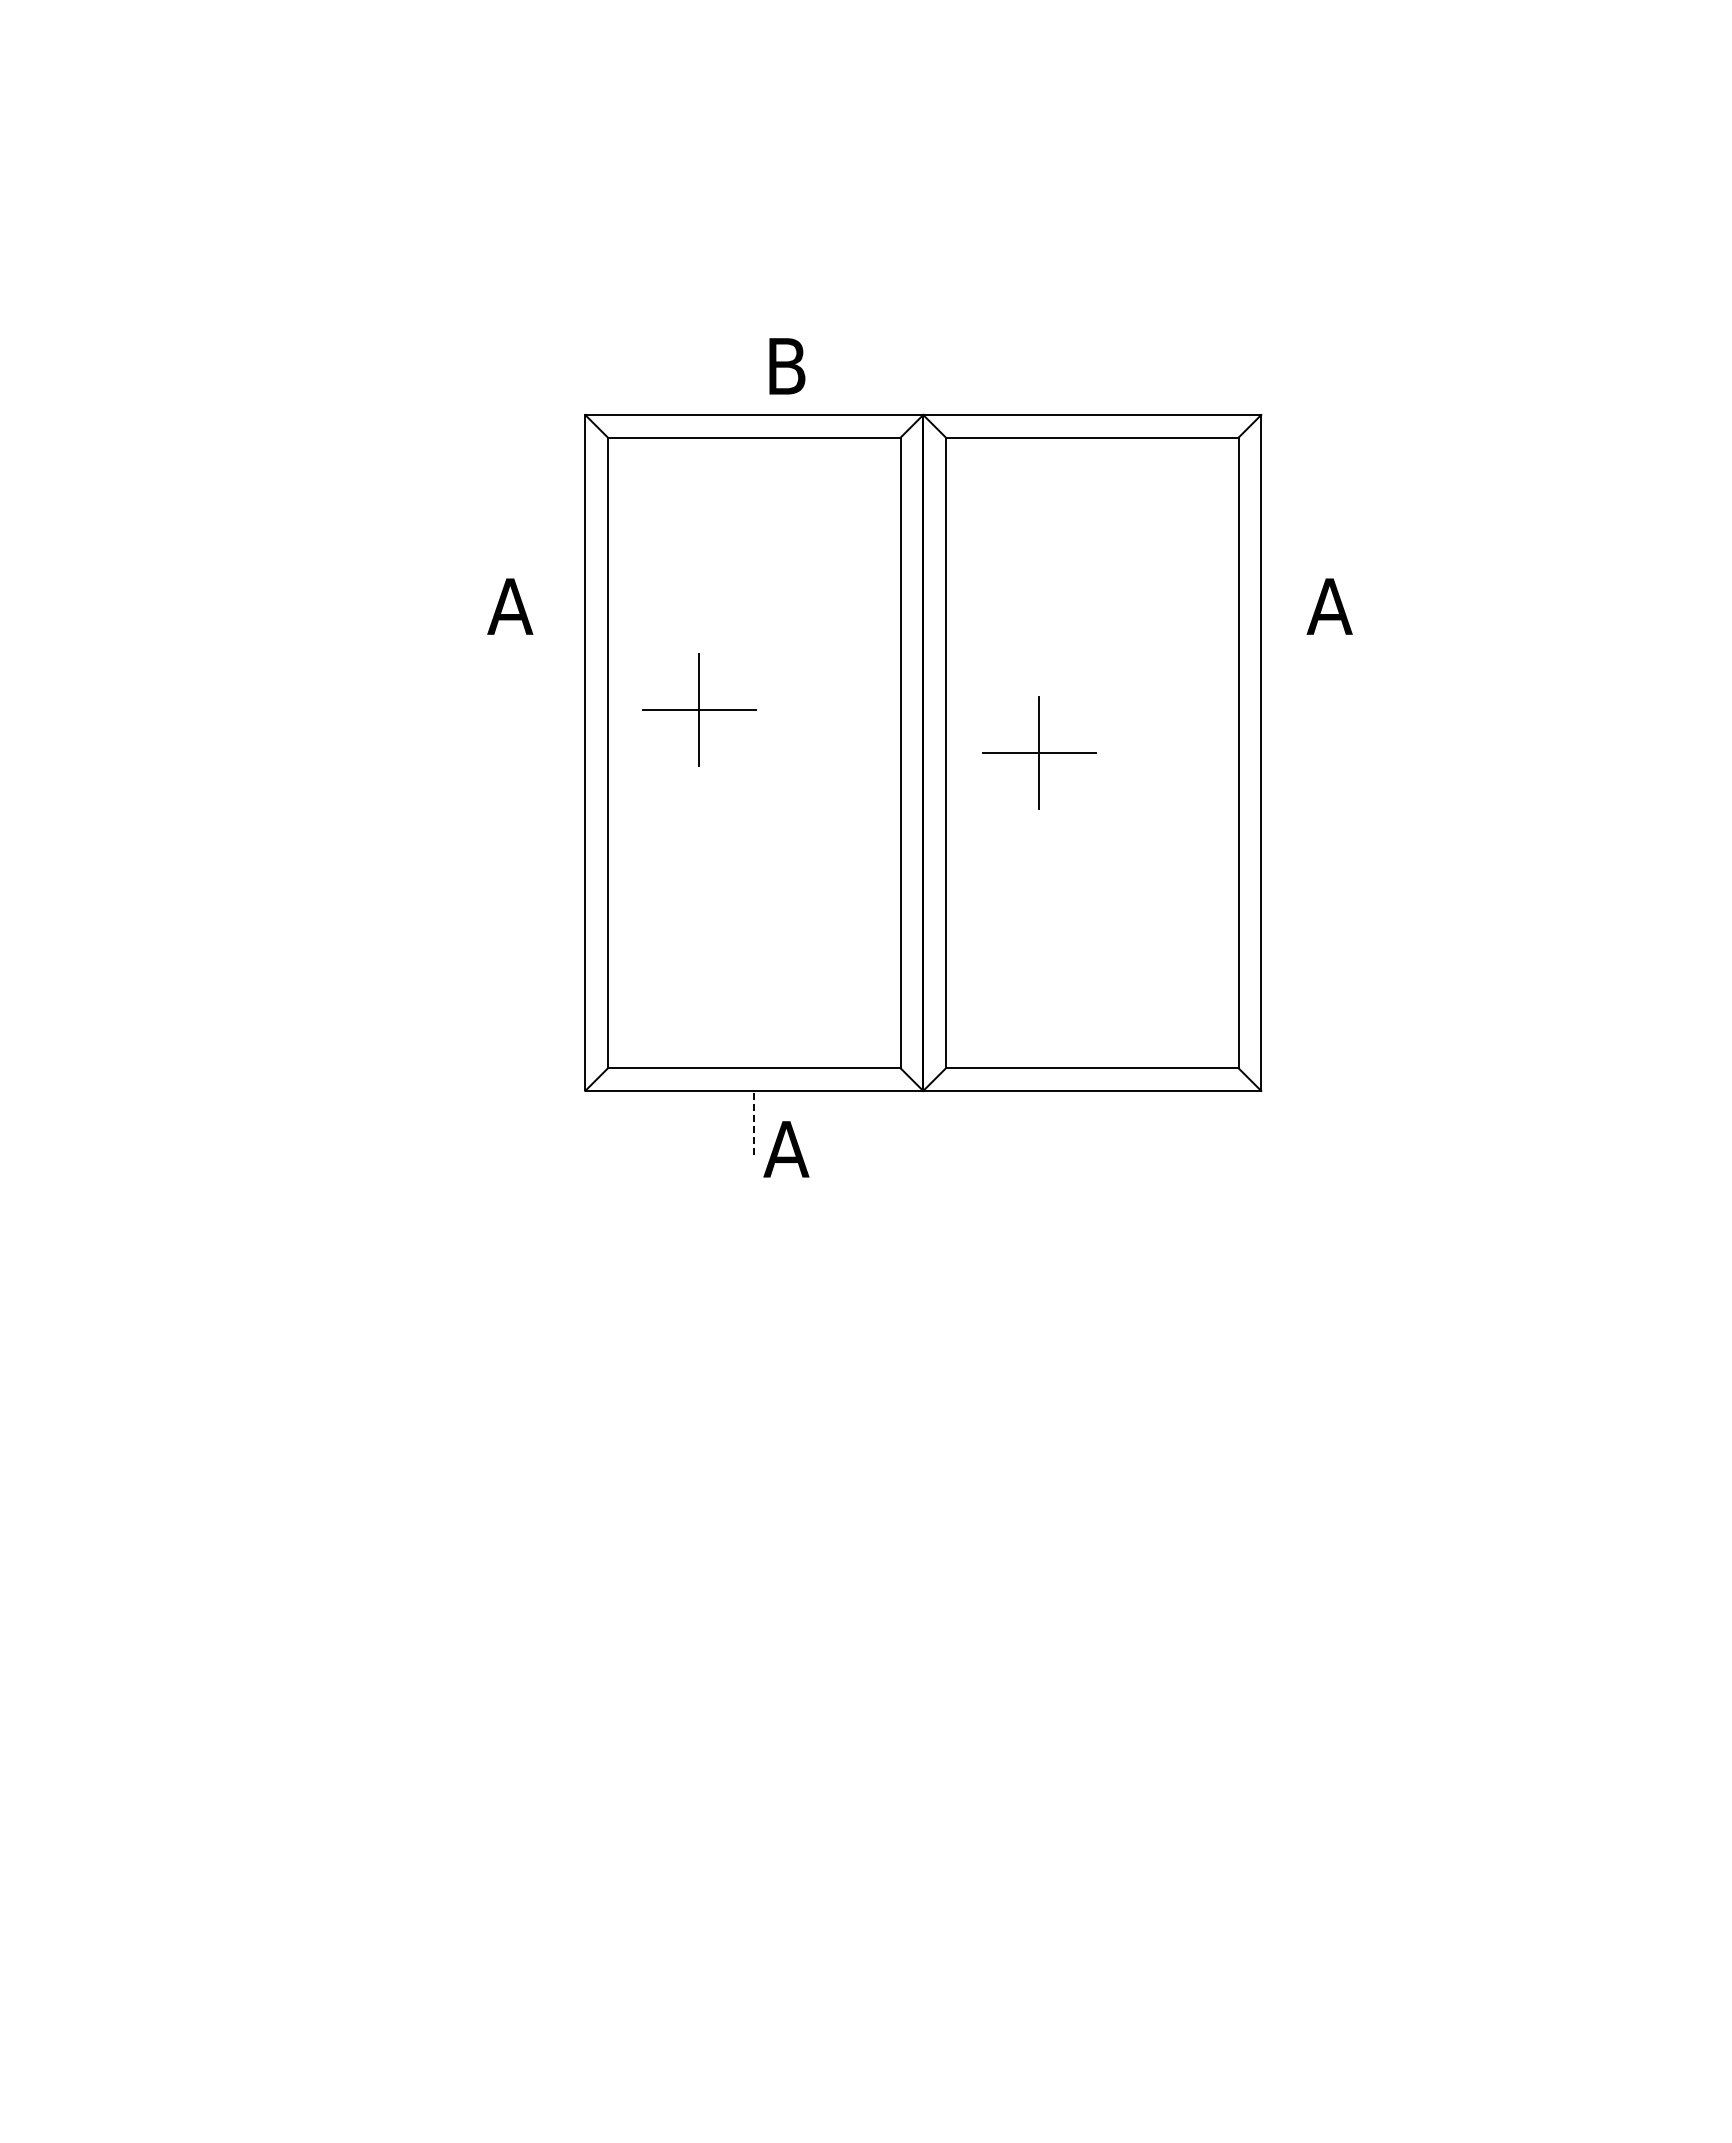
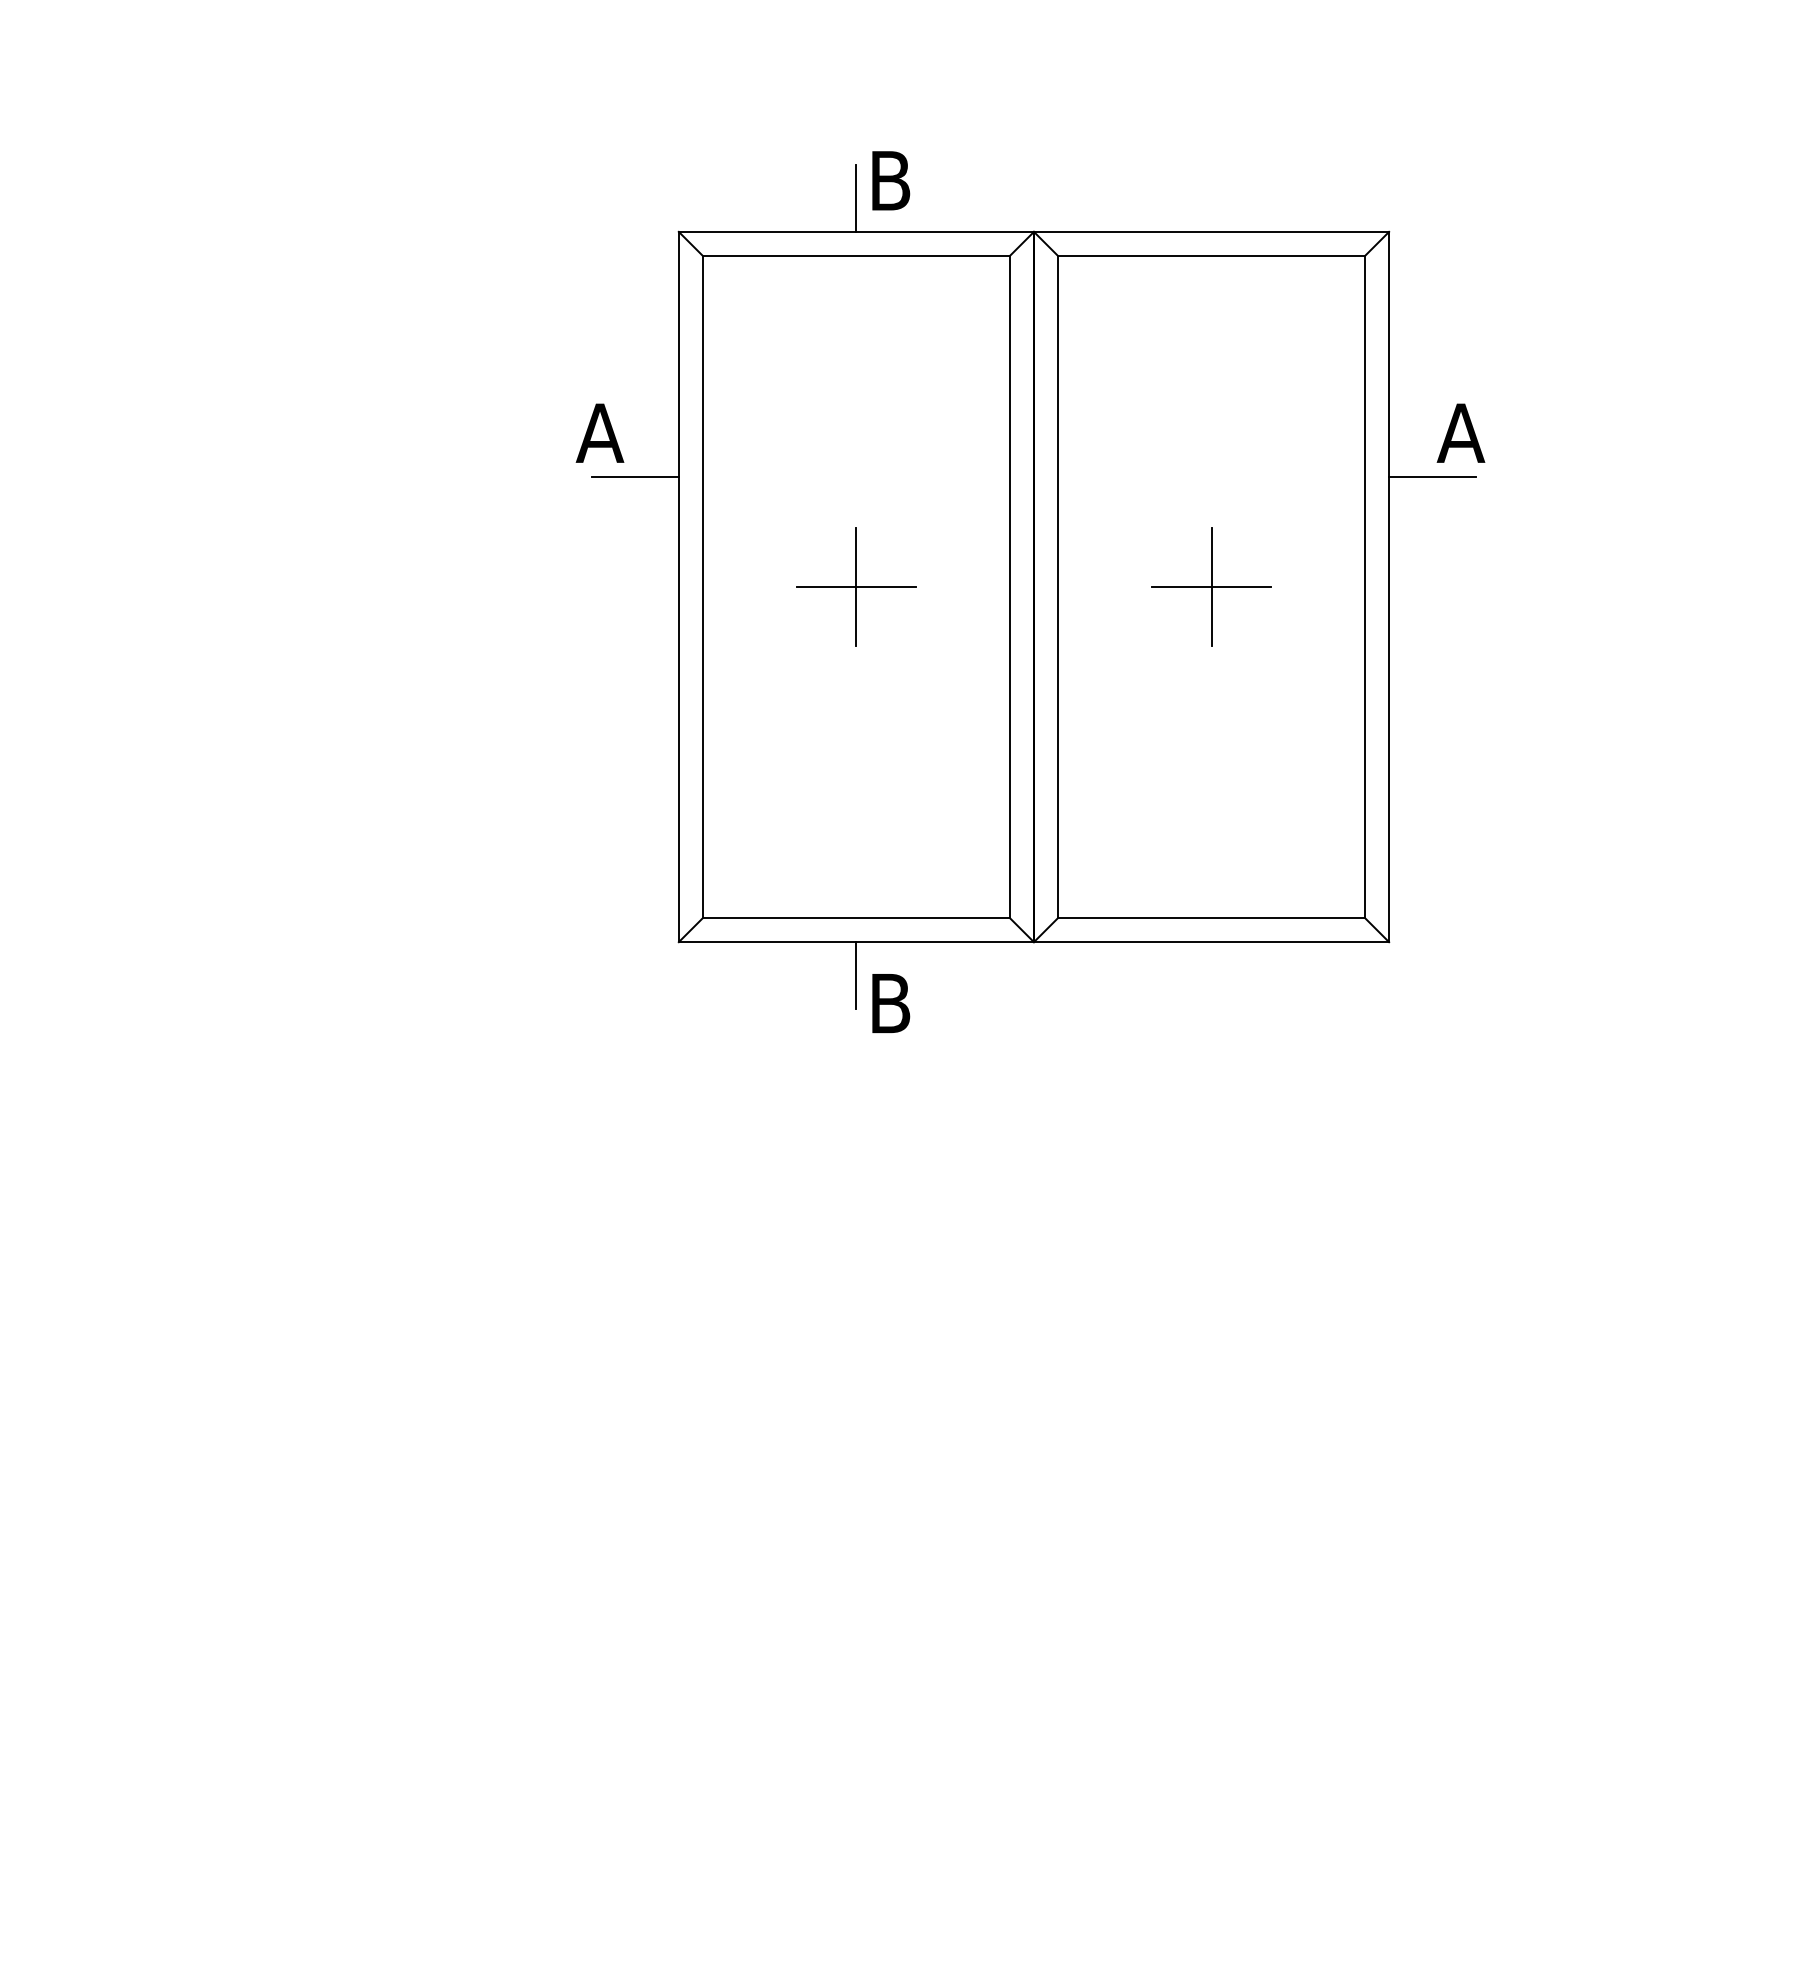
line: (754, 382) -> (856, 197), added
line: (543, 648) -> (634, 477), added
line: (1302, 648) -> (1432, 477), added
part: (699, 709) -> (856, 586), moved
part: (1039, 752) -> (1211, 586), moved
line: (754, 1122) -> (856, 975), dashed -> solid
text: (786, 1149) -> (890, 1003), A -> B

